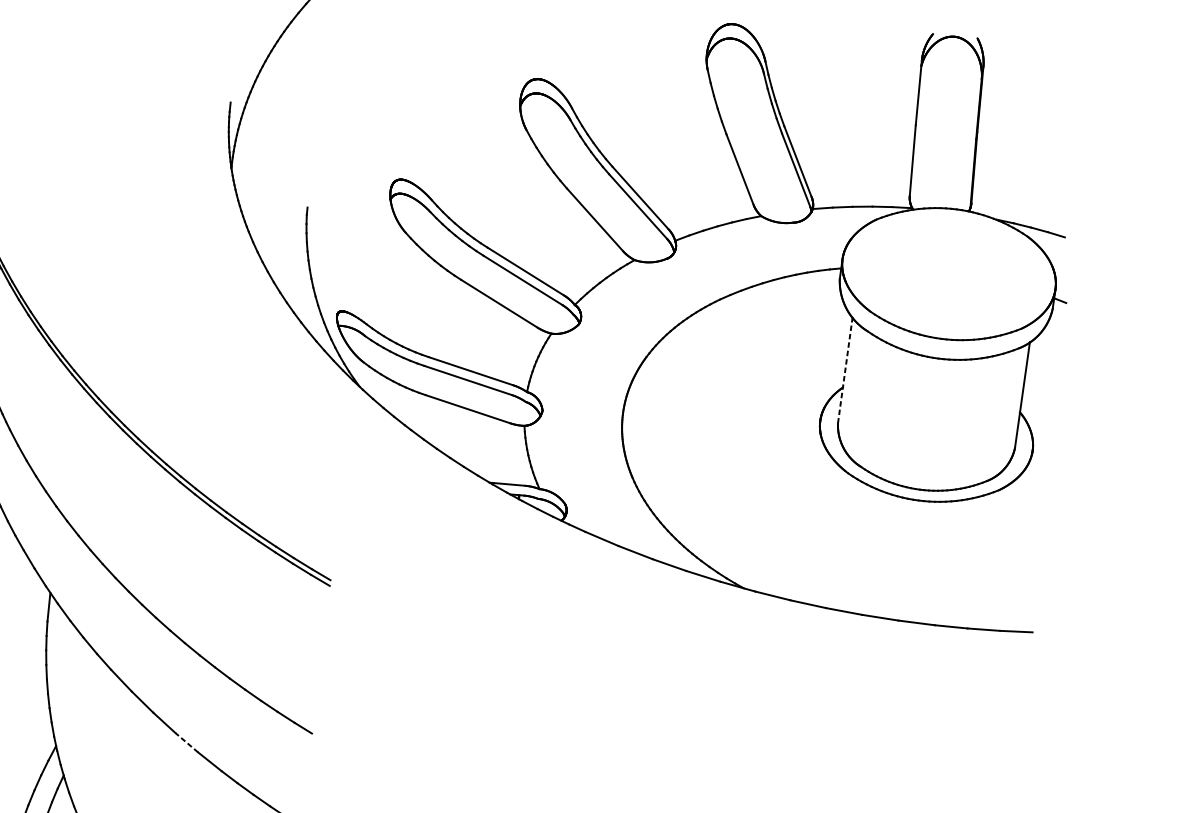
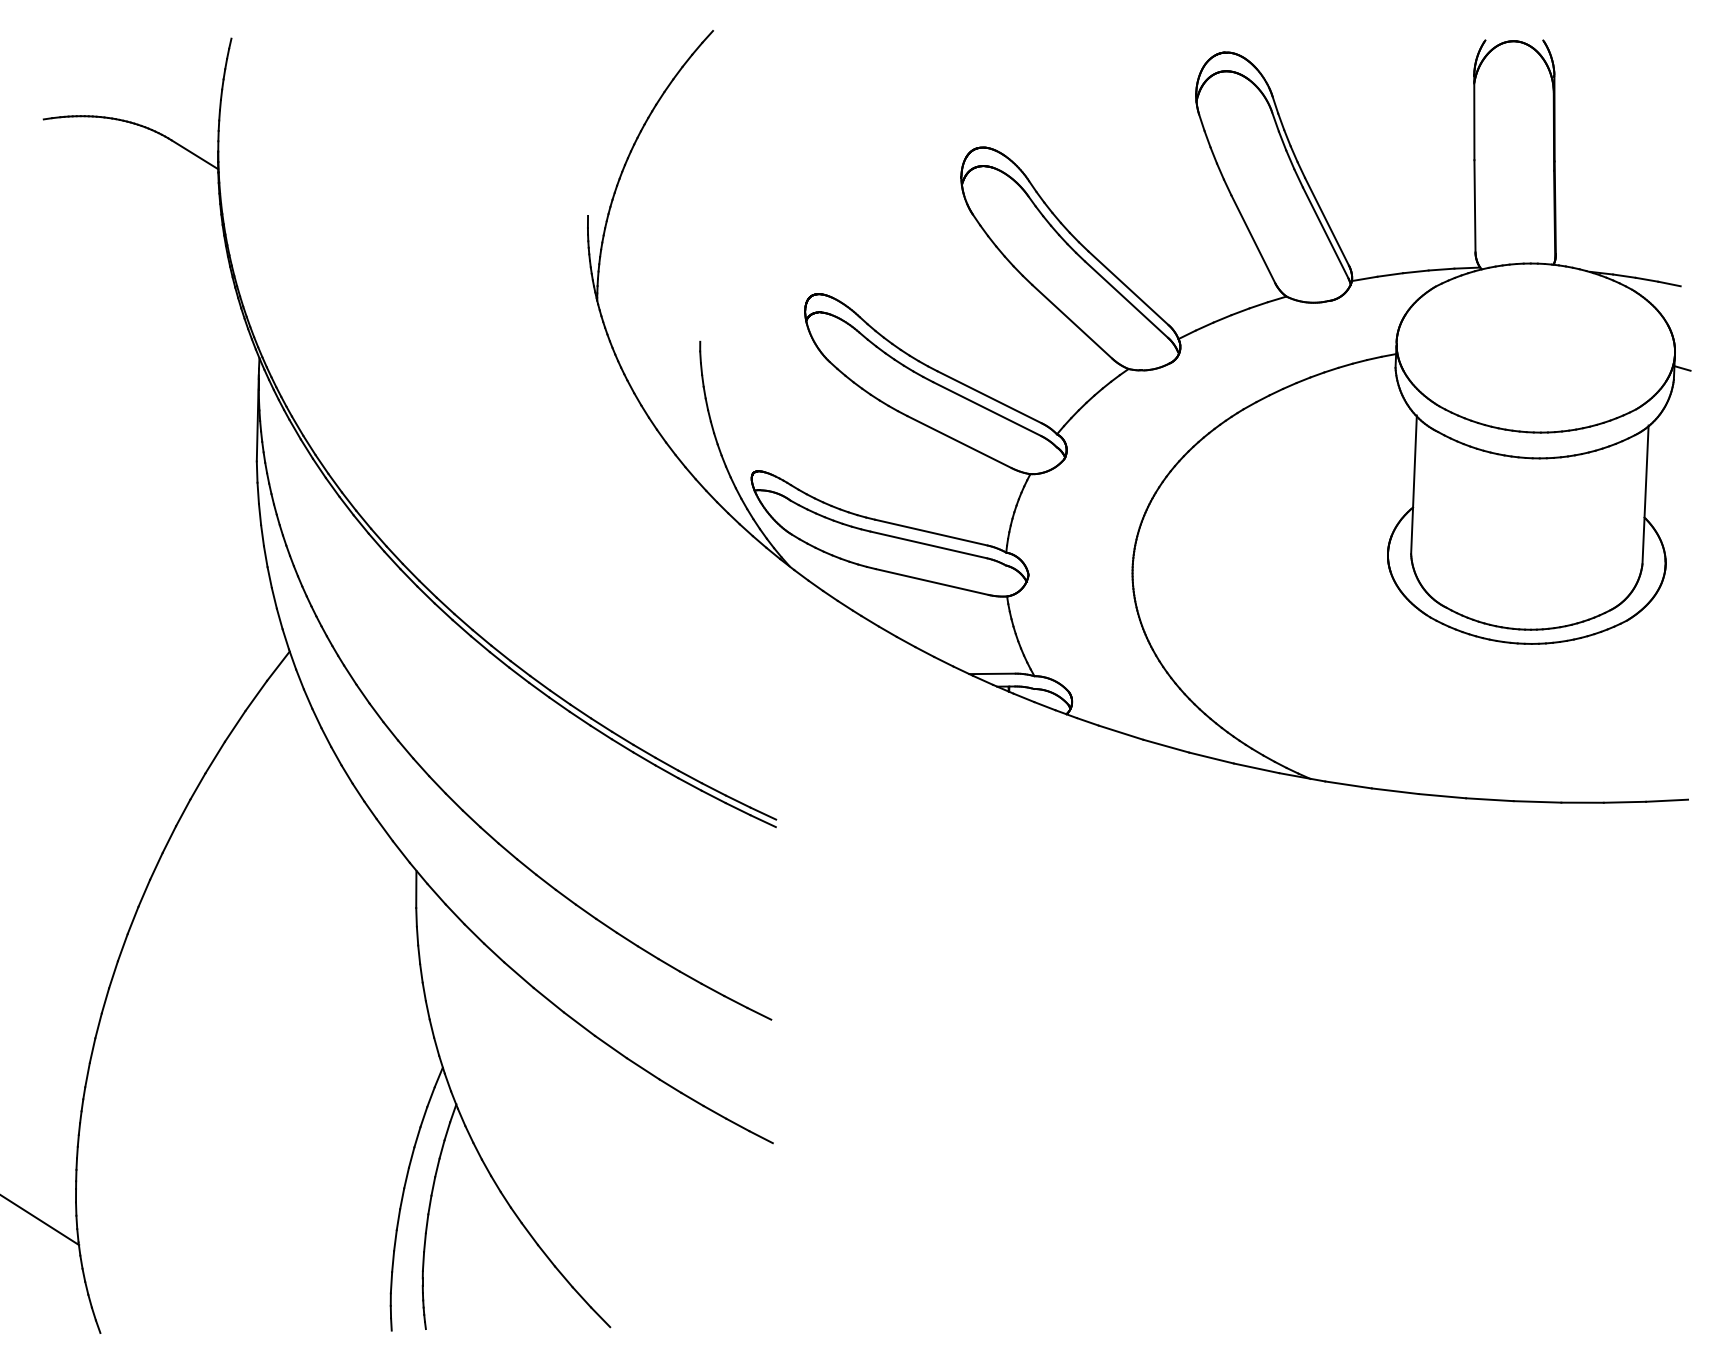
line: (844, 370) -> (1413, 485), dashed -> solid
line: (186, 742) -> (610, 1046), dashed -> solid

